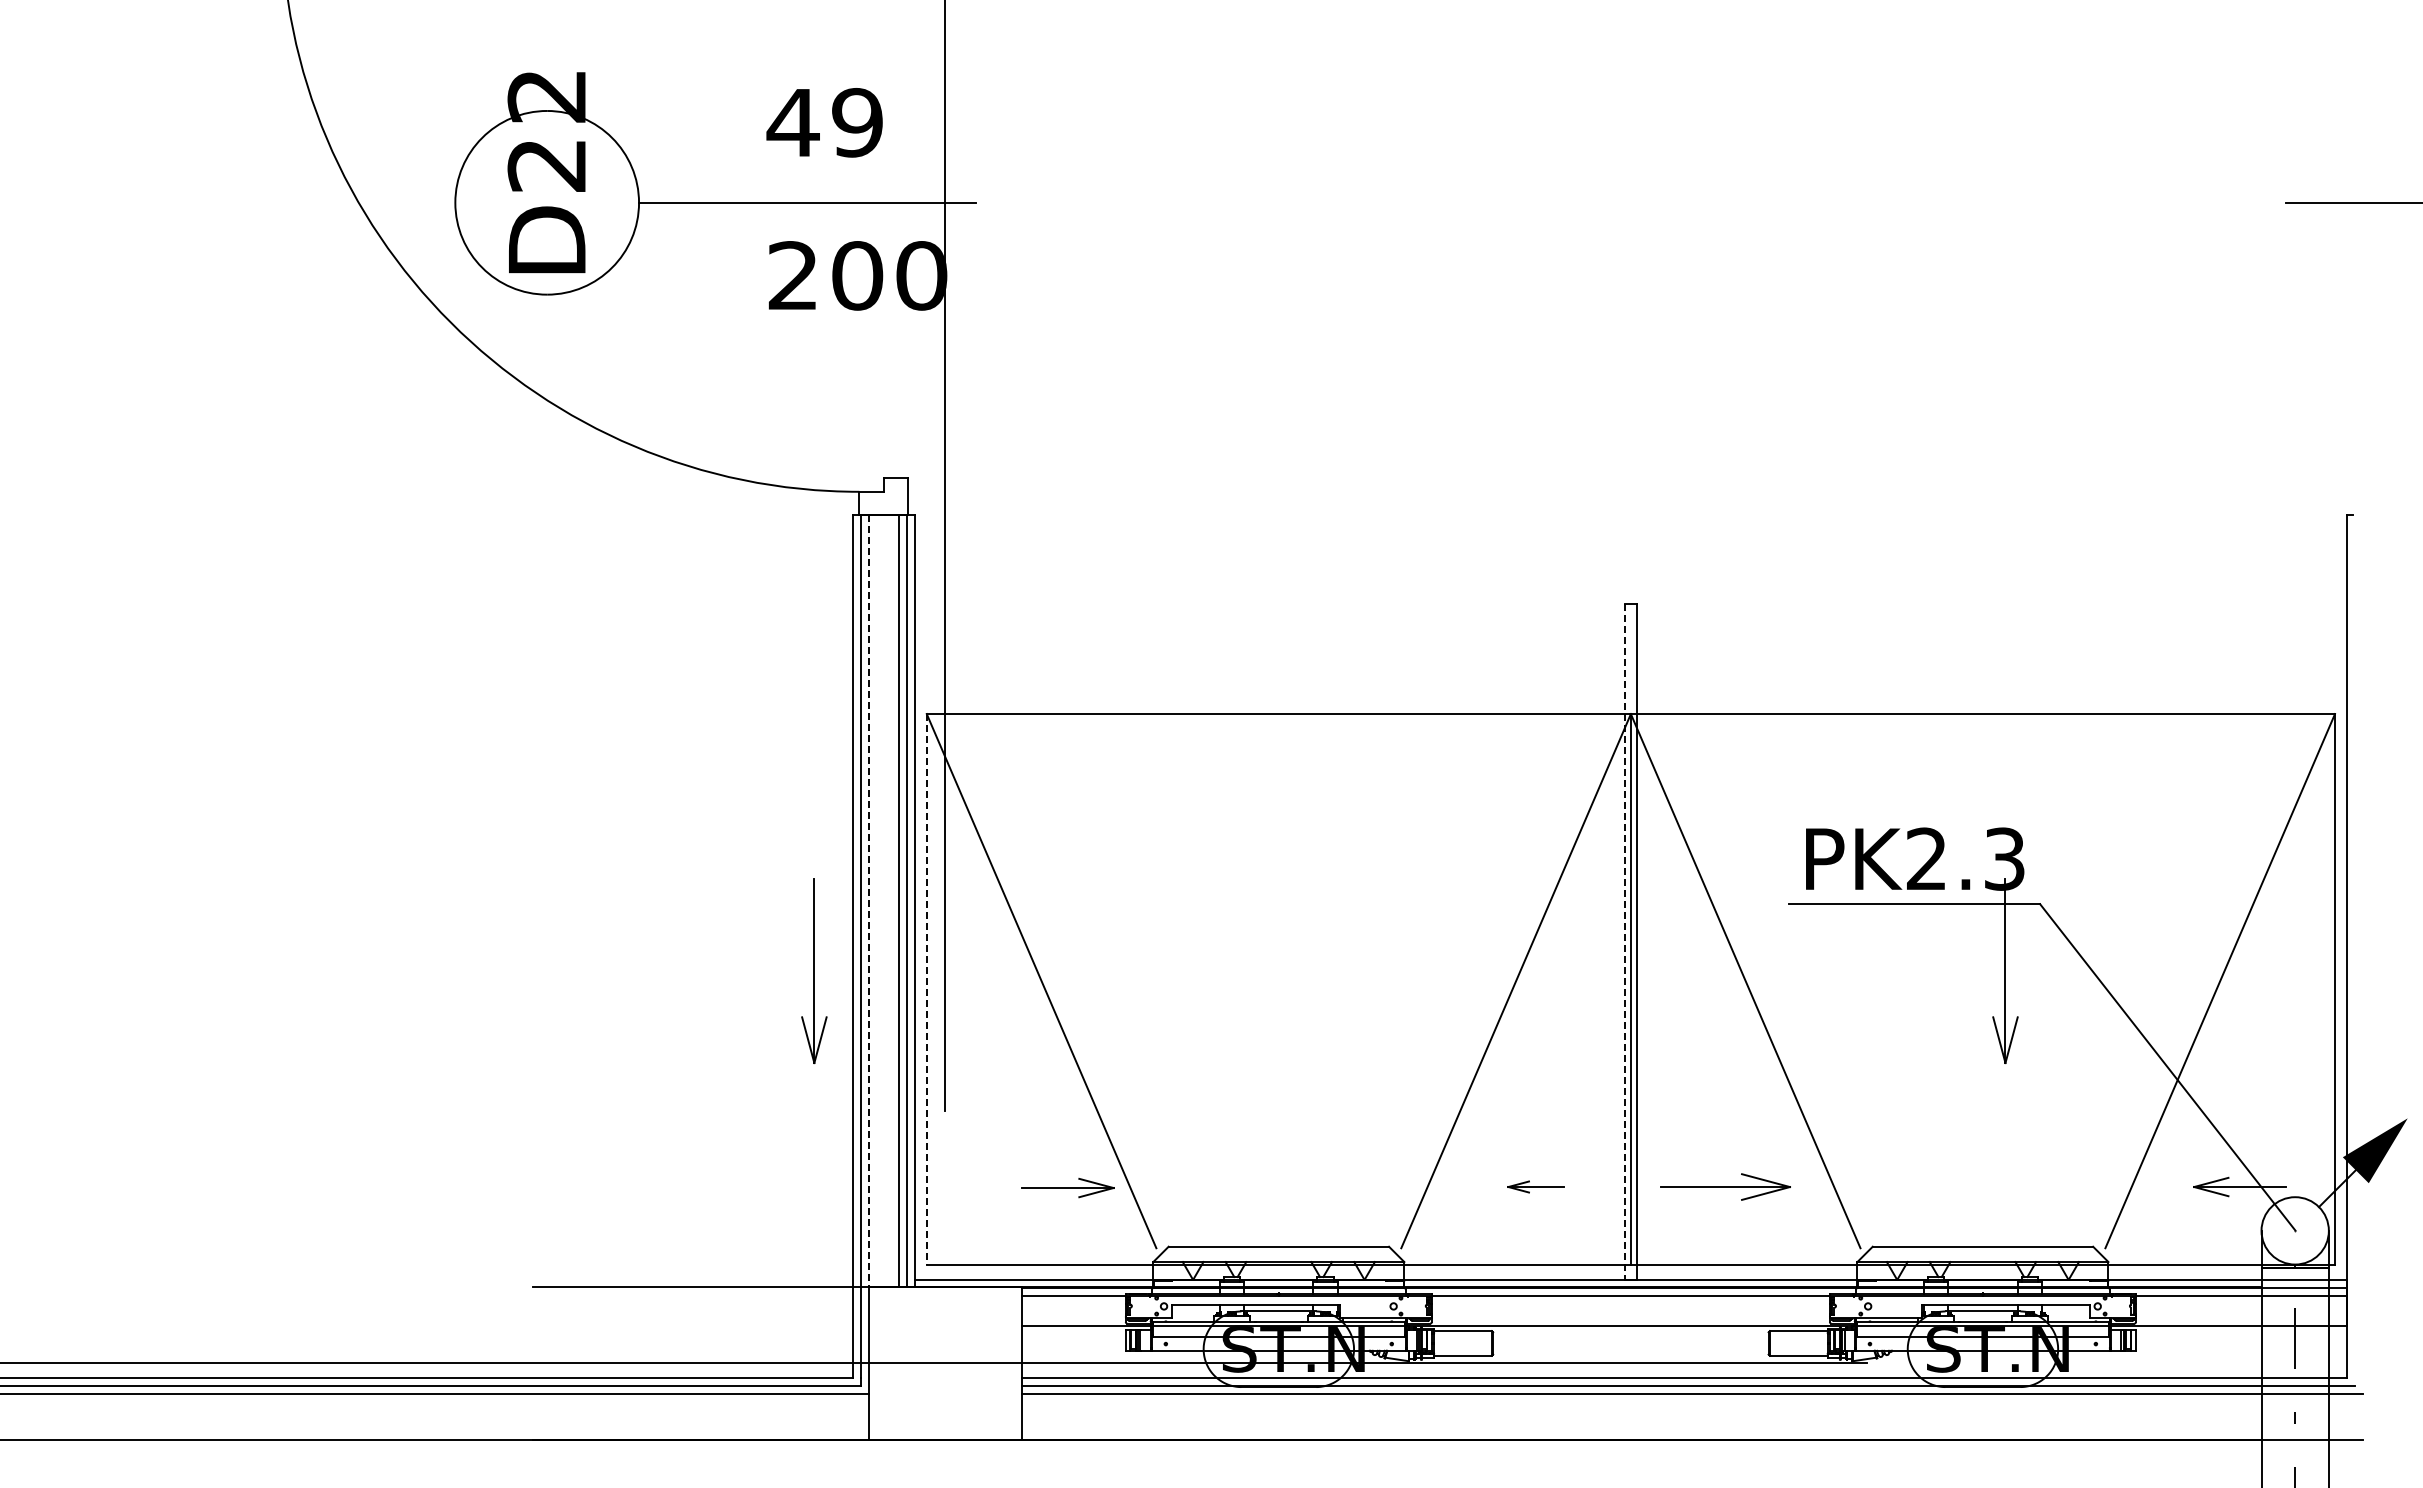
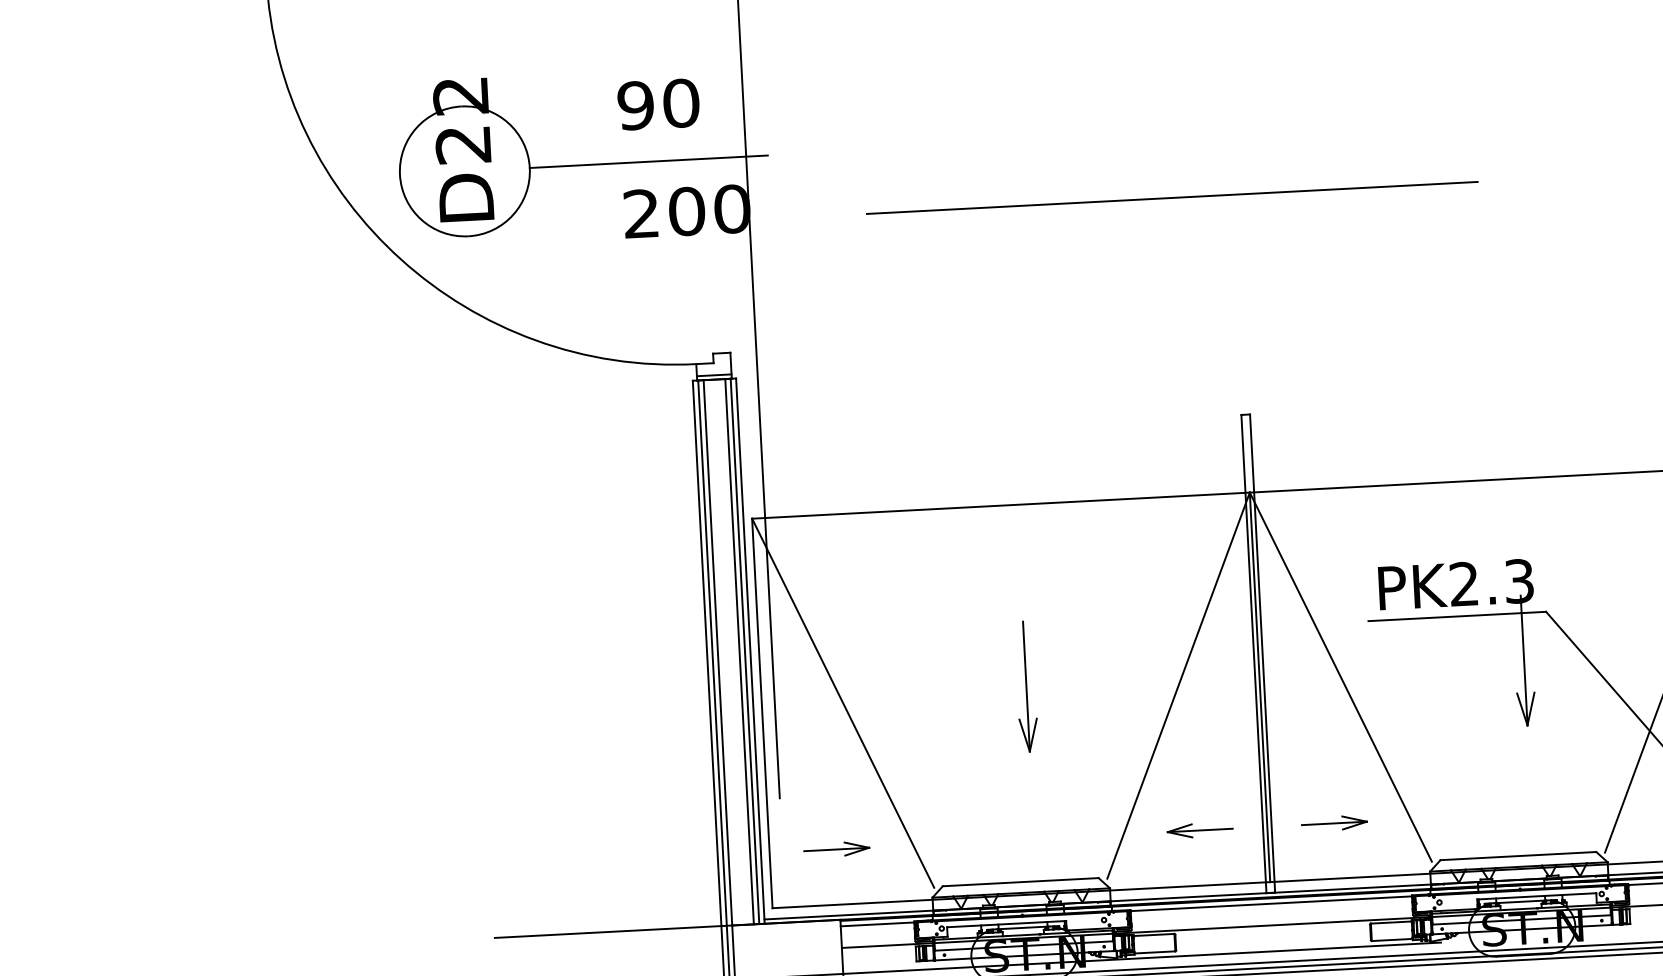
text: (824, 122) -> (657, 104), 49 -> 90
line: (1543, 292) -> (1172, 197), added
line: (883, 508) -> (713, 375), added
line: (868, 900) -> (717, 652), dashed -> solid
line: (1624, 942) -> (1253, 654), dashed -> solid
part: (814, 971) -> (1026, 686), moved
line: (926, 989) -> (762, 713), dashed -> solid
part: (1535, 1186) -> (1199, 830), size x1.67
part: (1725, 1186) -> (1334, 823), size x0.71
part: (1067, 1188) -> (836, 849), moved

